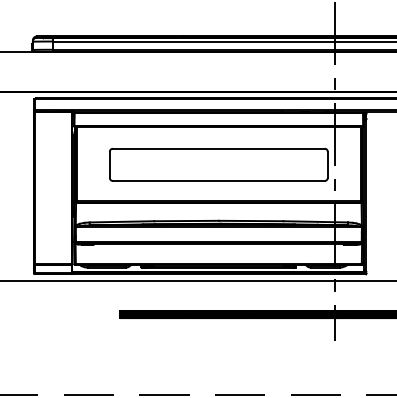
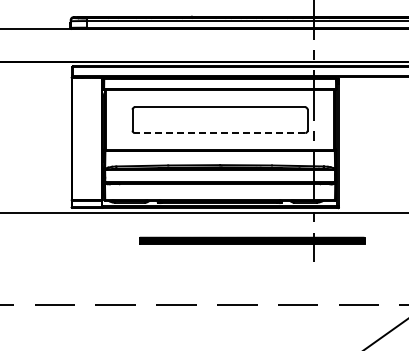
line: (218, 181) -> (219, 133), solid -> dashed

